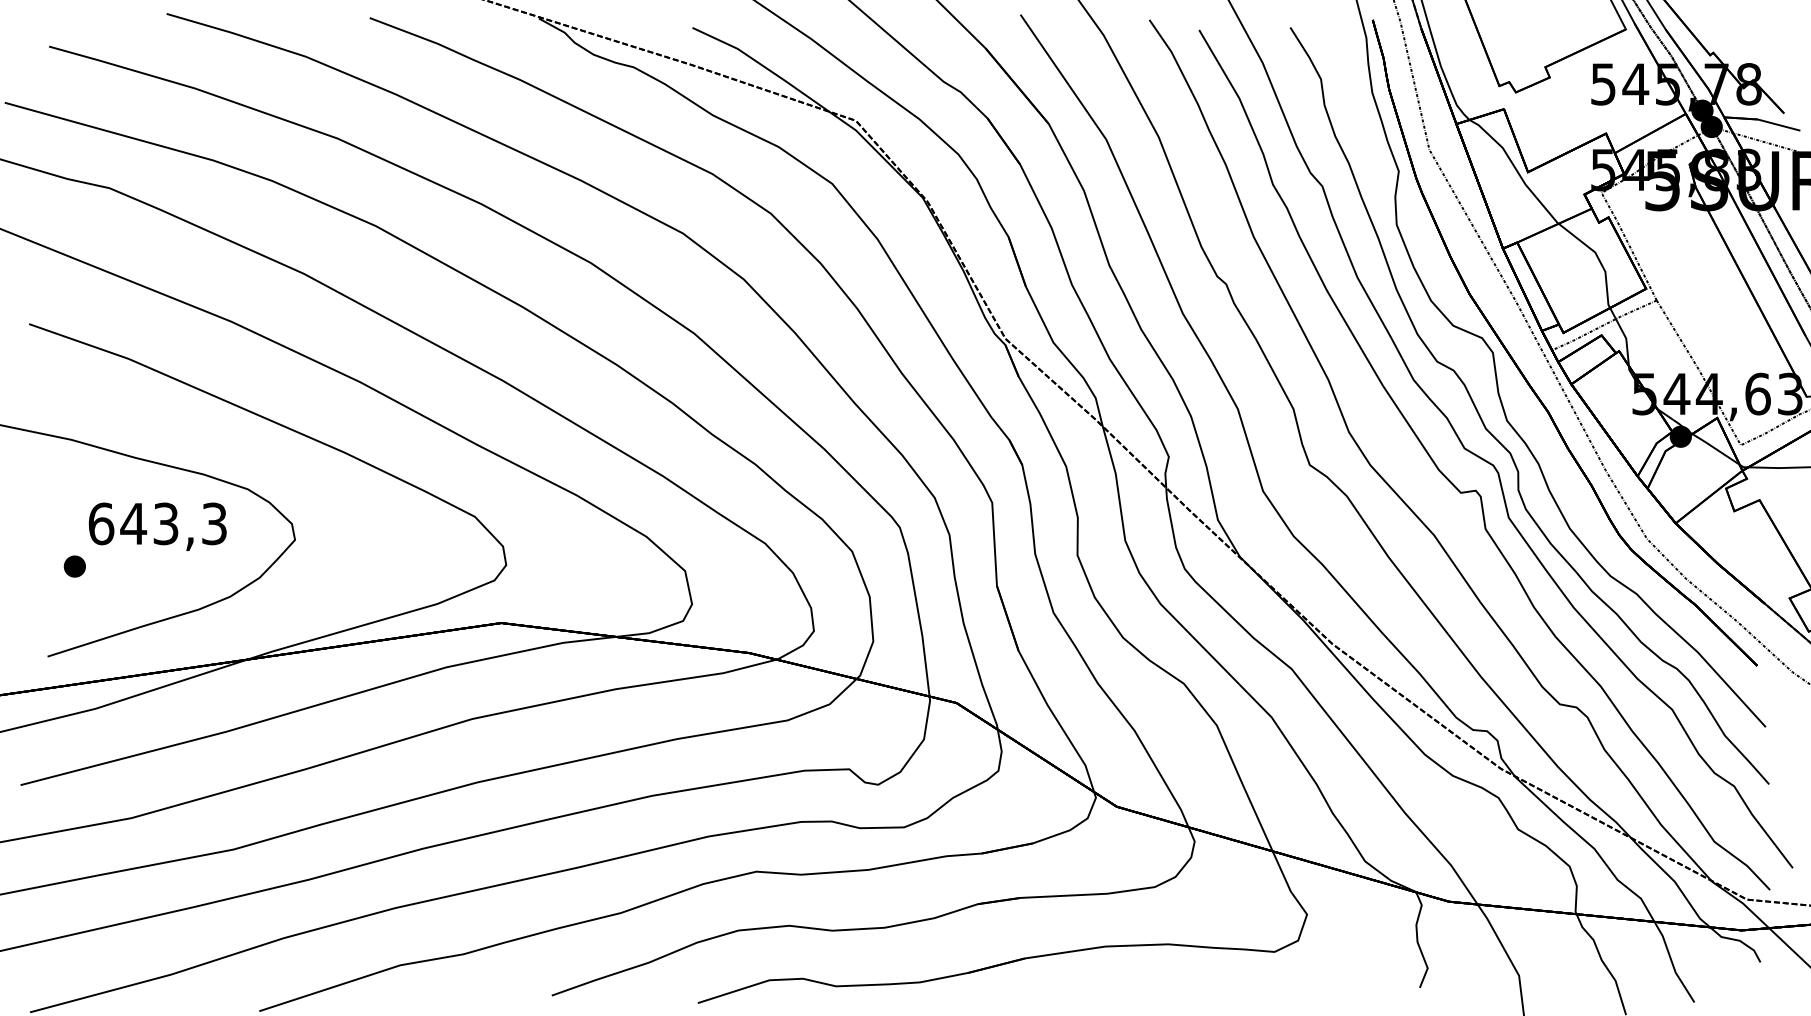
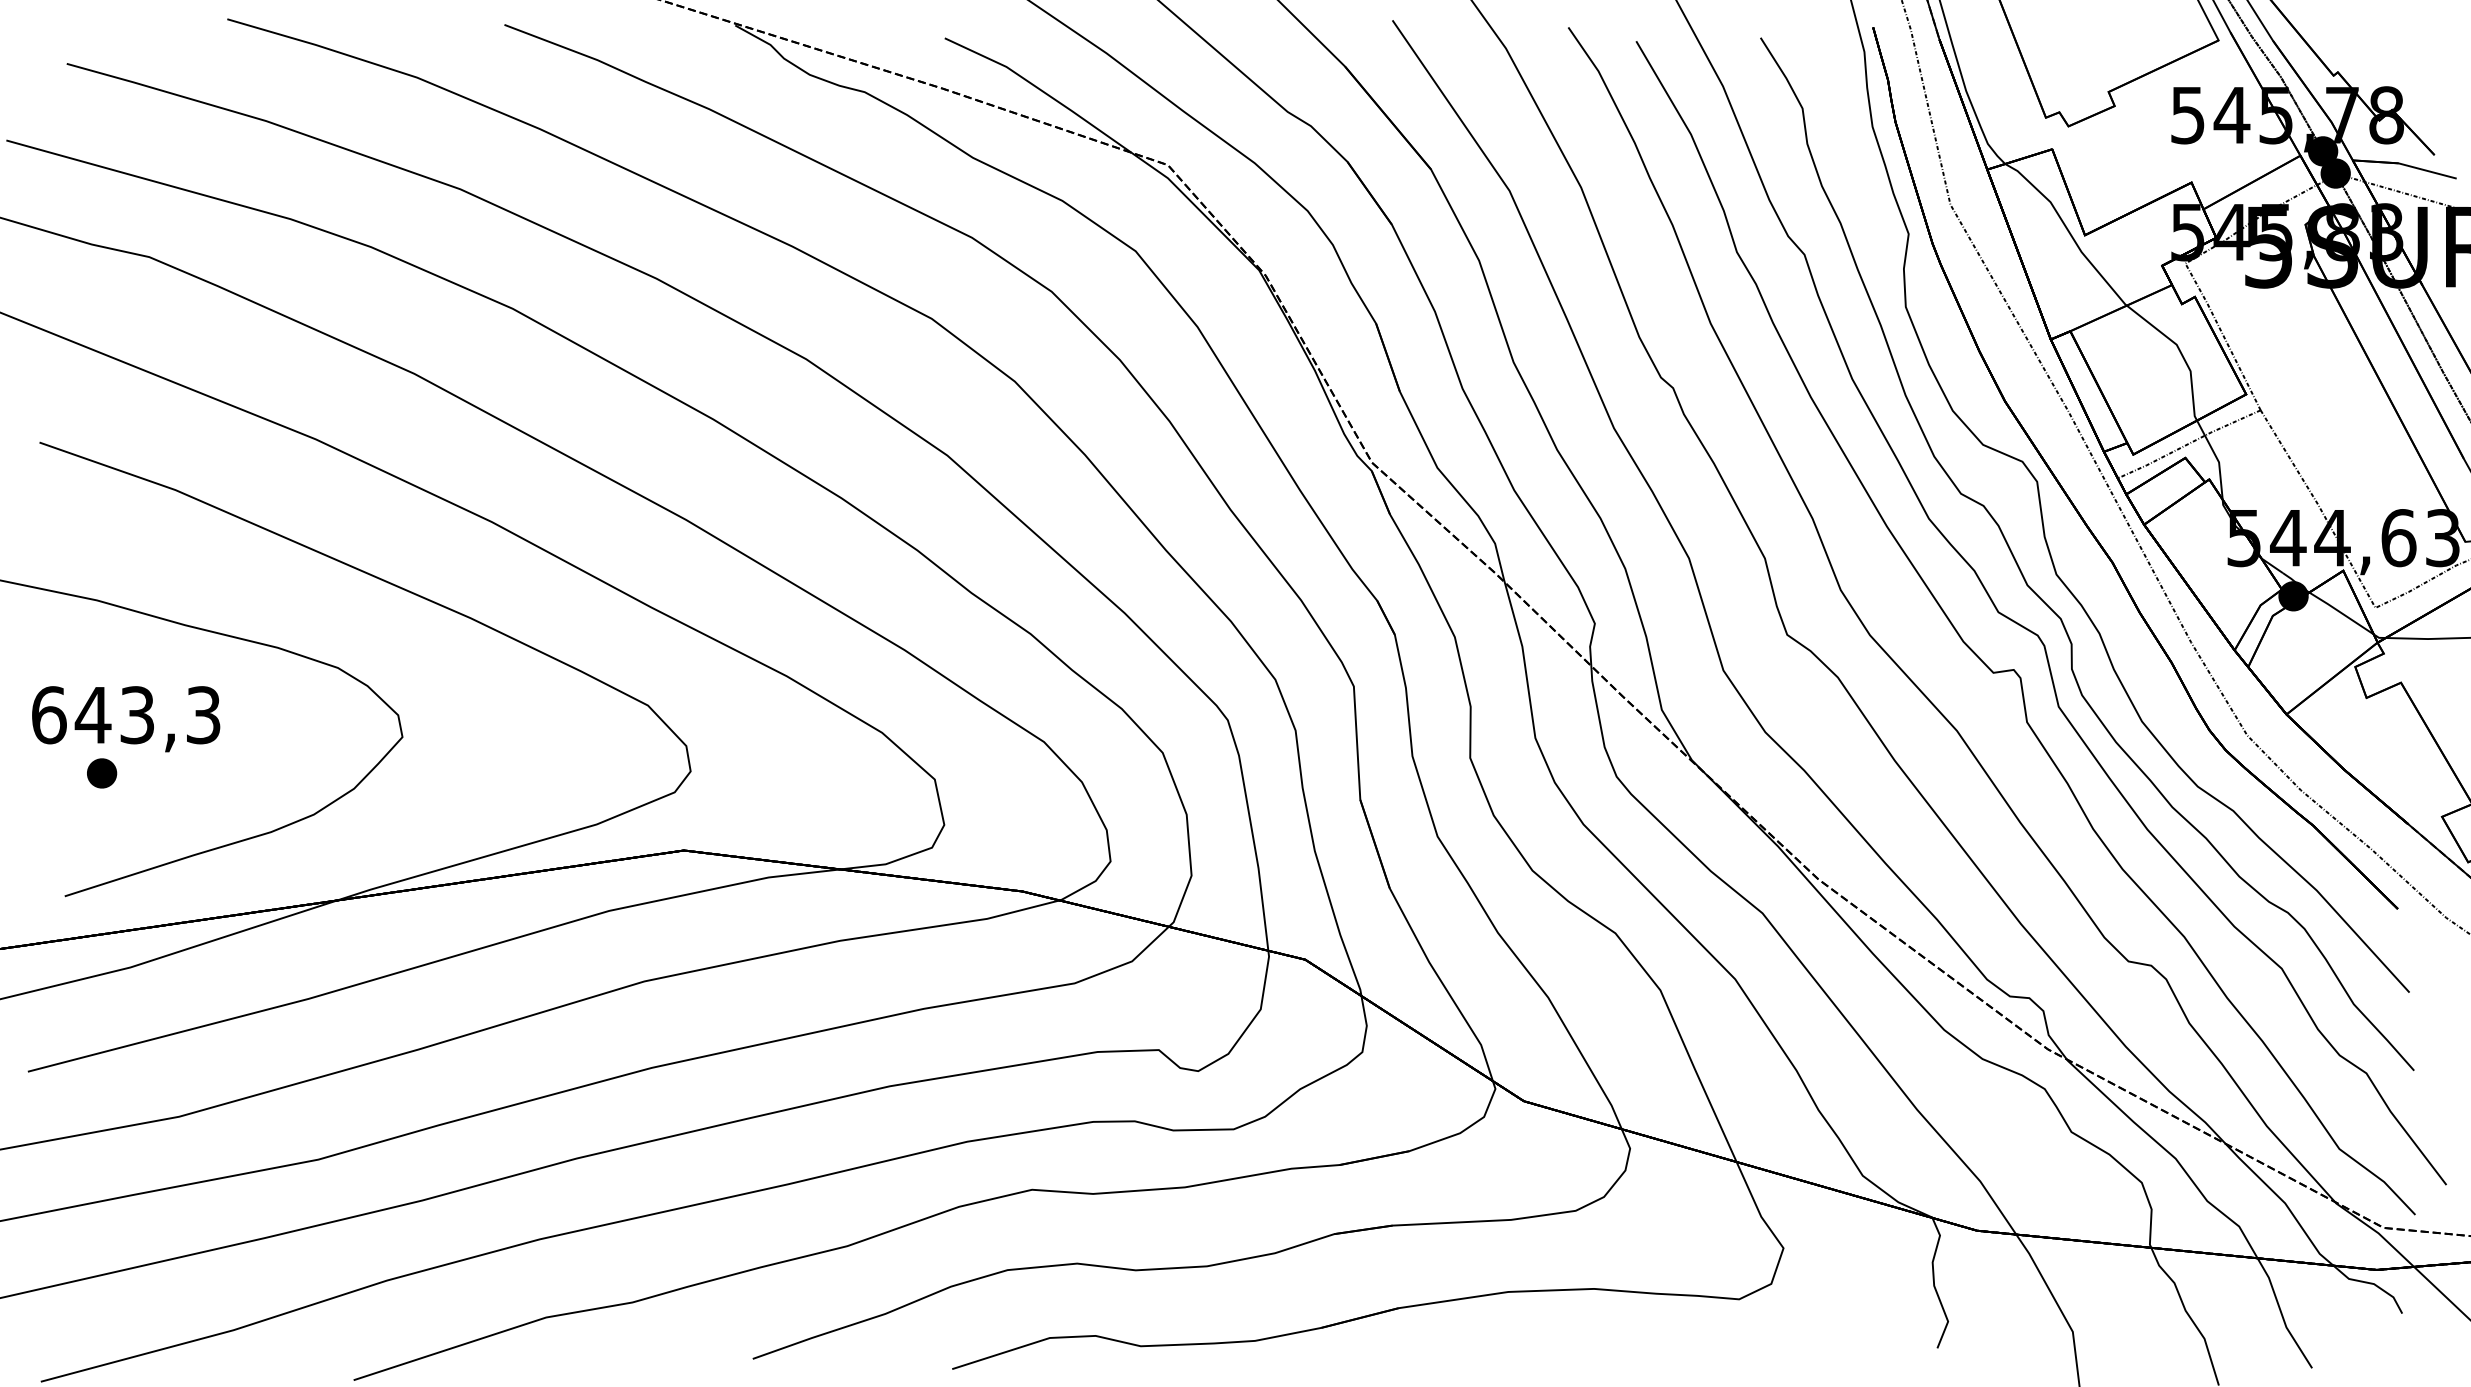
text: (158, 527) -> (126, 719), moved

